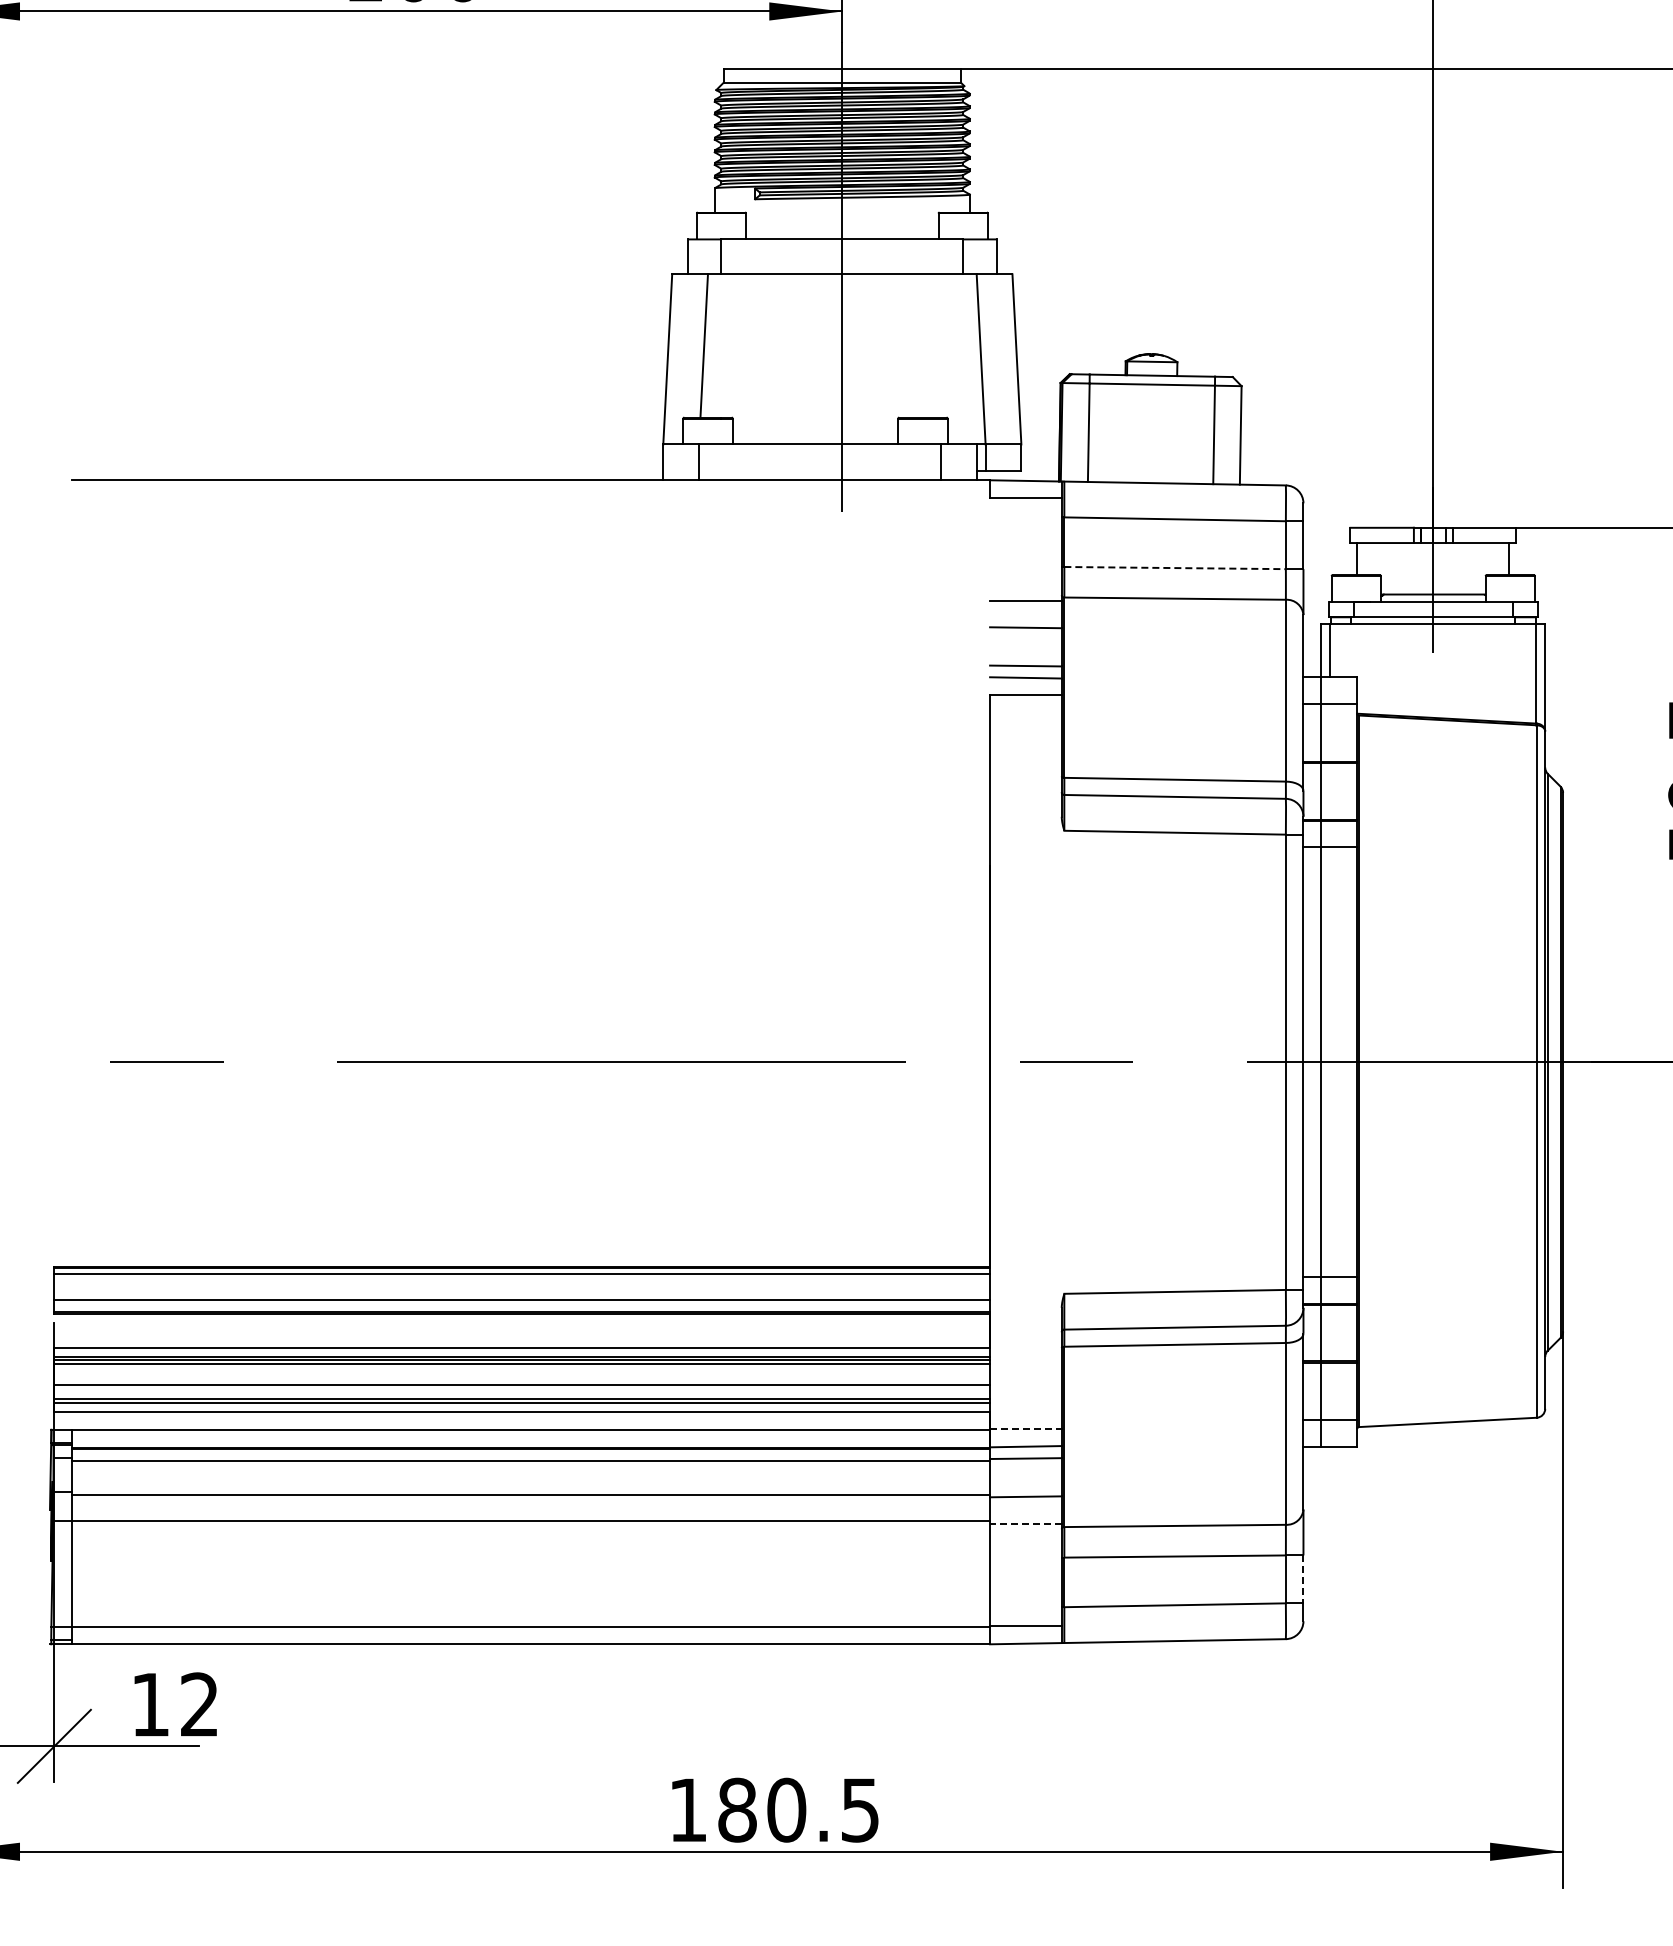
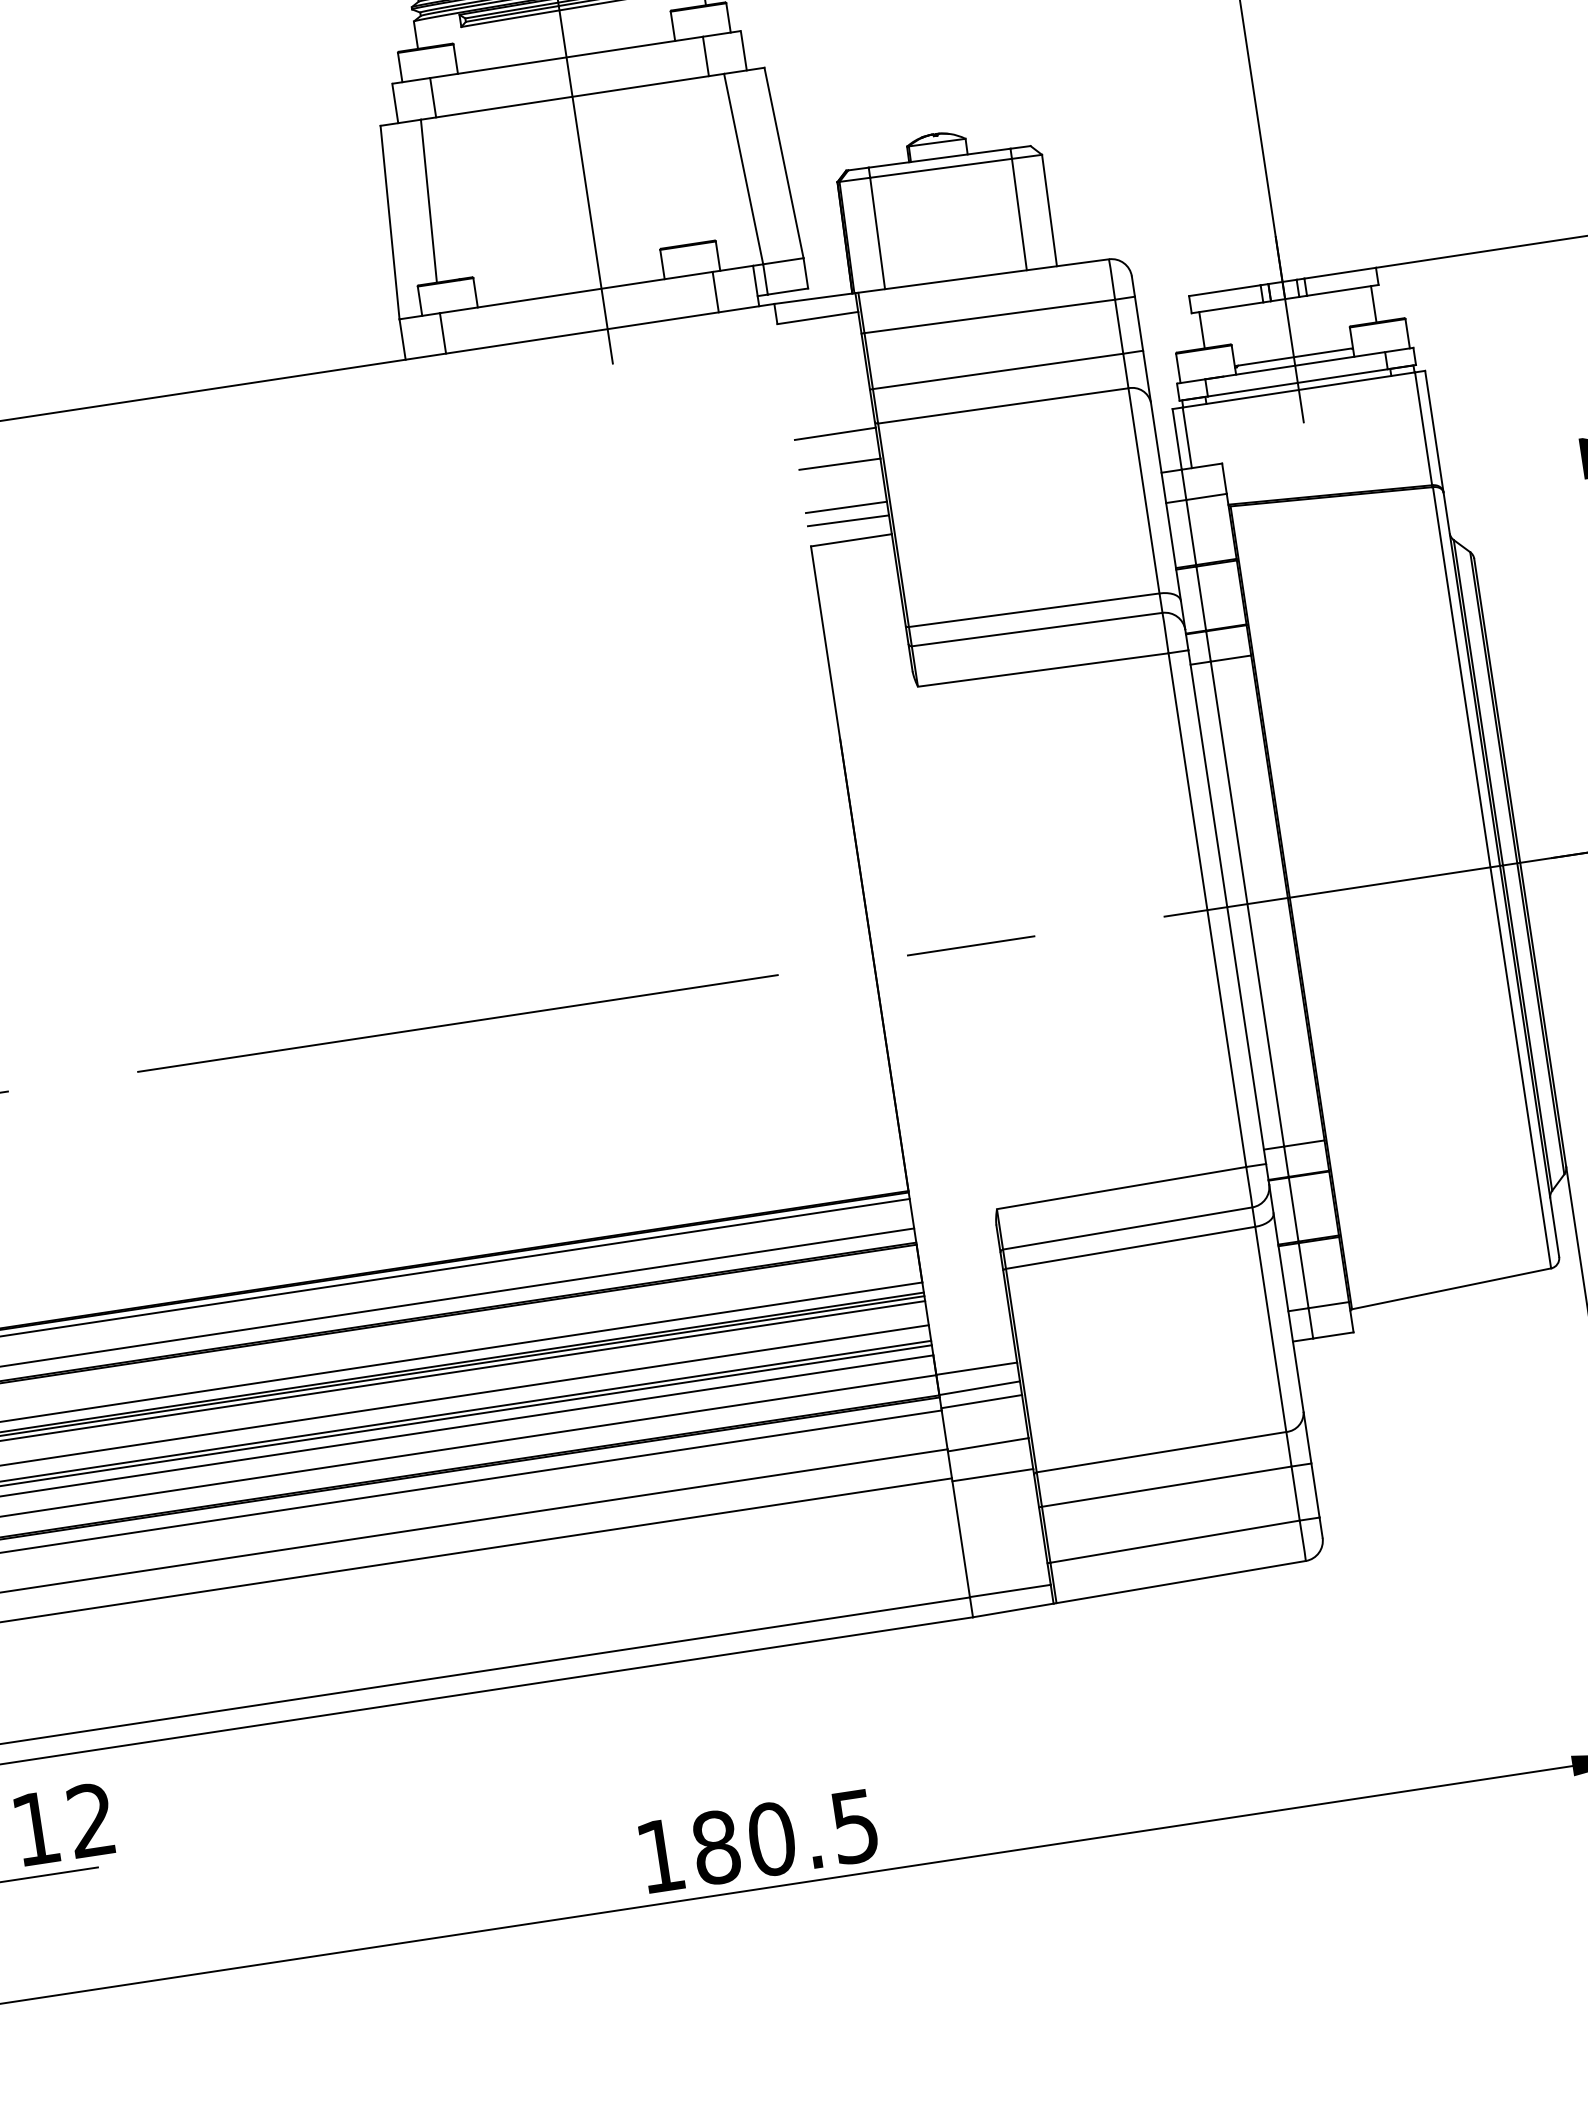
line: (1175, 568) -> (998, 371), dashed -> solid
line: (1025, 1429) -> (976, 1368), dashed -> solid
line: (1025, 1523) -> (992, 1474), dashed -> solid
line: (1303, 1579) -> (1315, 1490), dashed -> solid

